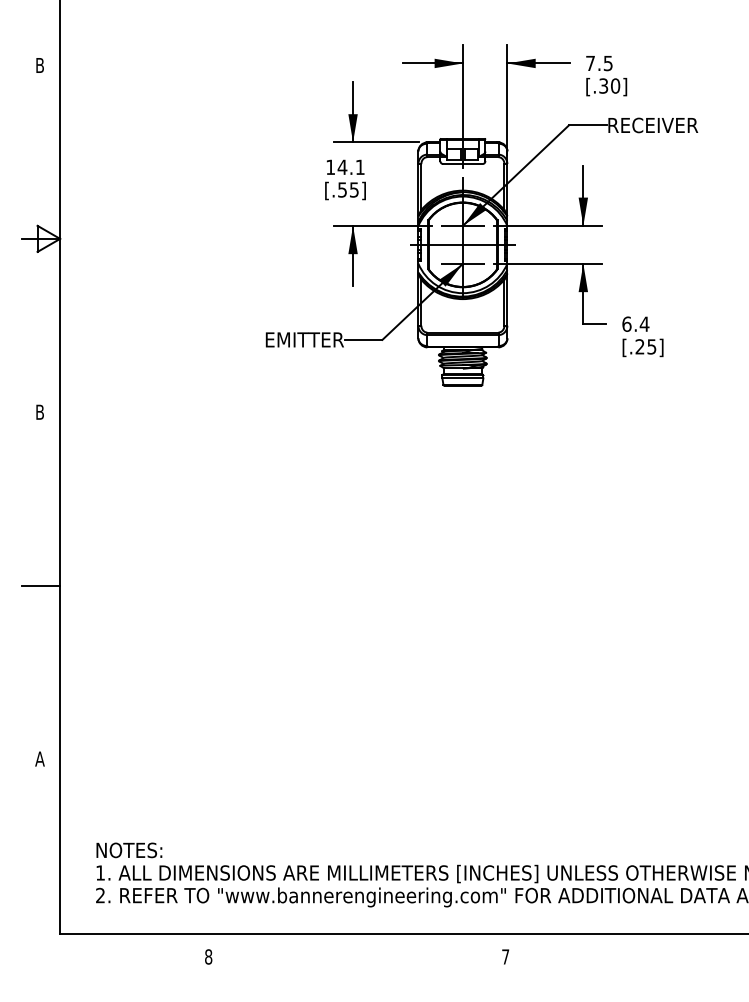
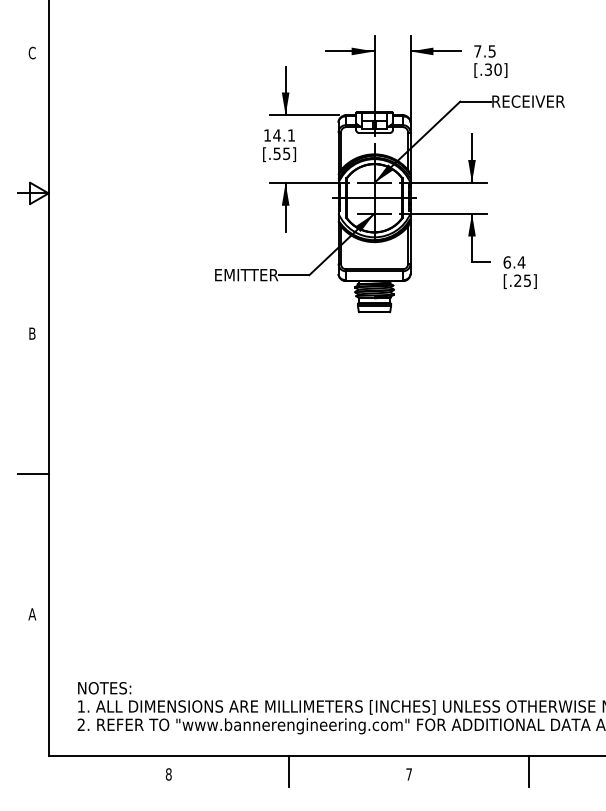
text: (38, 64) -> (31, 52), B -> C
line: (357, 953) -> (289, 771), added
line: (654, 953) -> (529, 771), added

